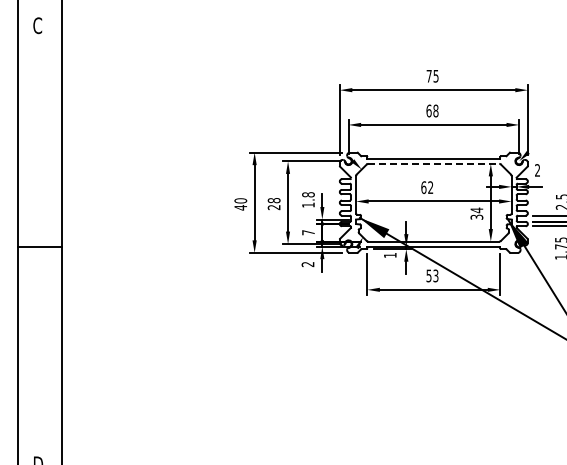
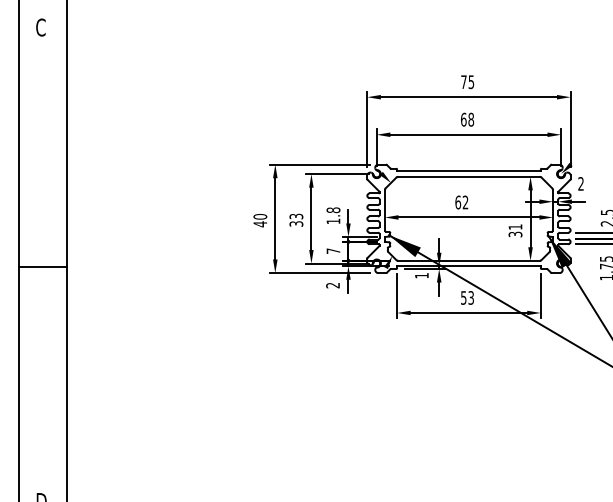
line: (434, 163) -> (469, 176), dashed -> solid
text: (273, 204) -> (295, 220), 28 -> 33
text: (476, 210) -> (515, 227), 34 -> 31

